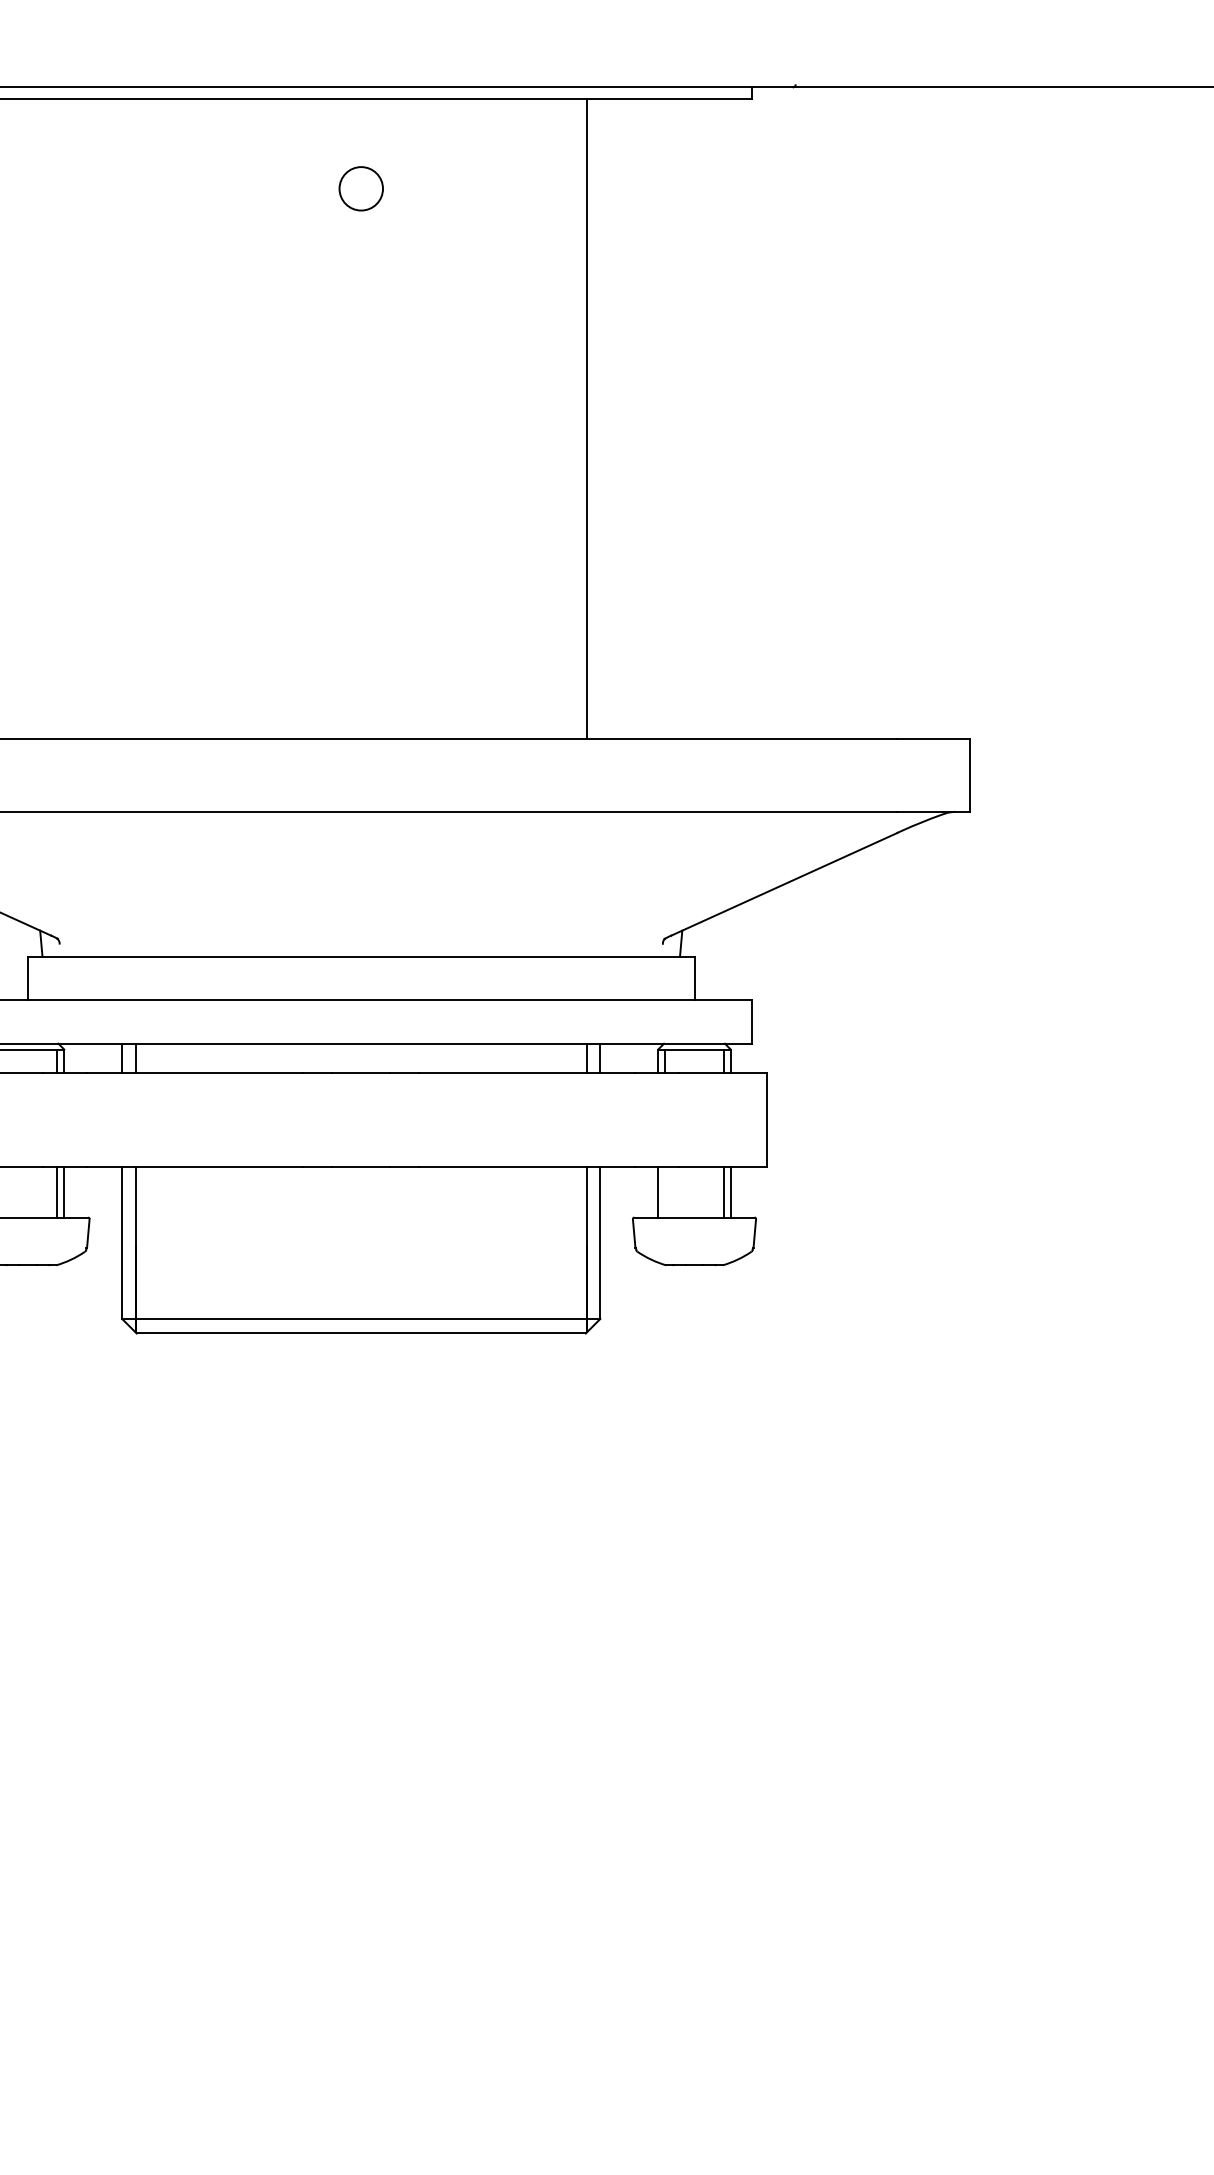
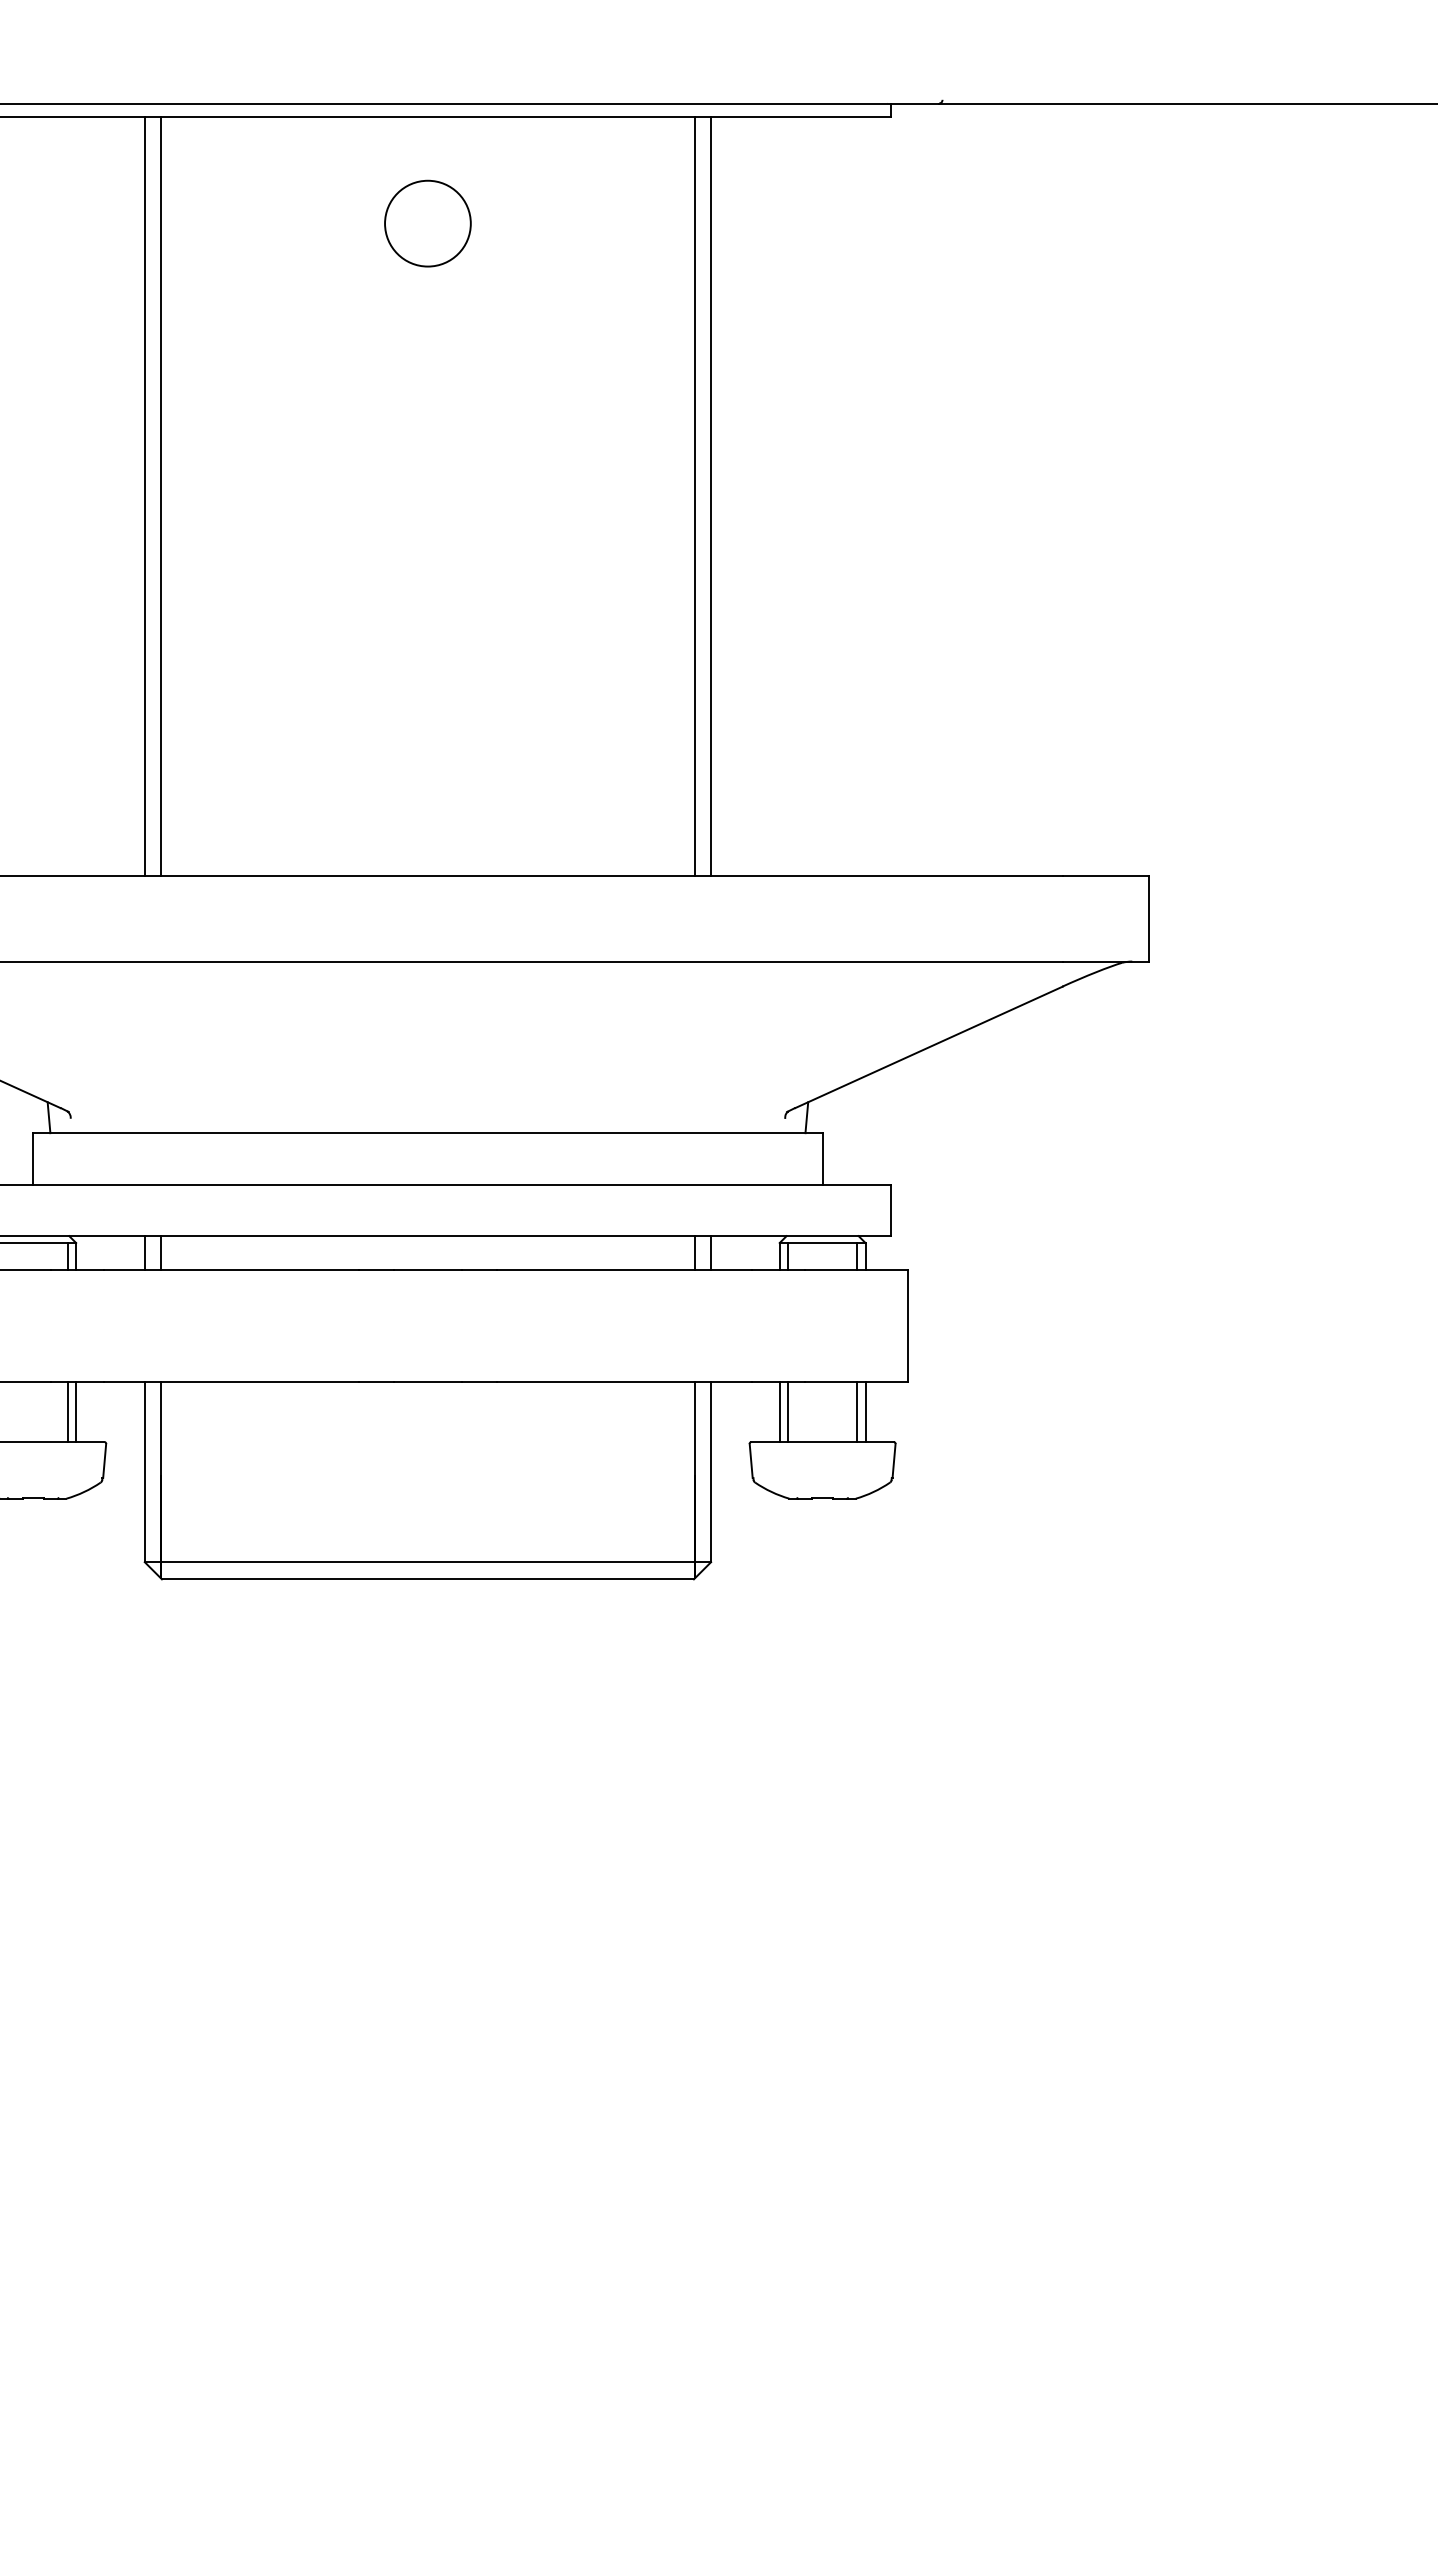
circle: (360, 188) -> (427, 223), size x1.67
line: (121, 419) -> (144, 496), added
line: (135, 419) -> (160, 496), added
line: (600, 419) -> (711, 496), added
line: (665, 1192) -> (788, 1412), added

